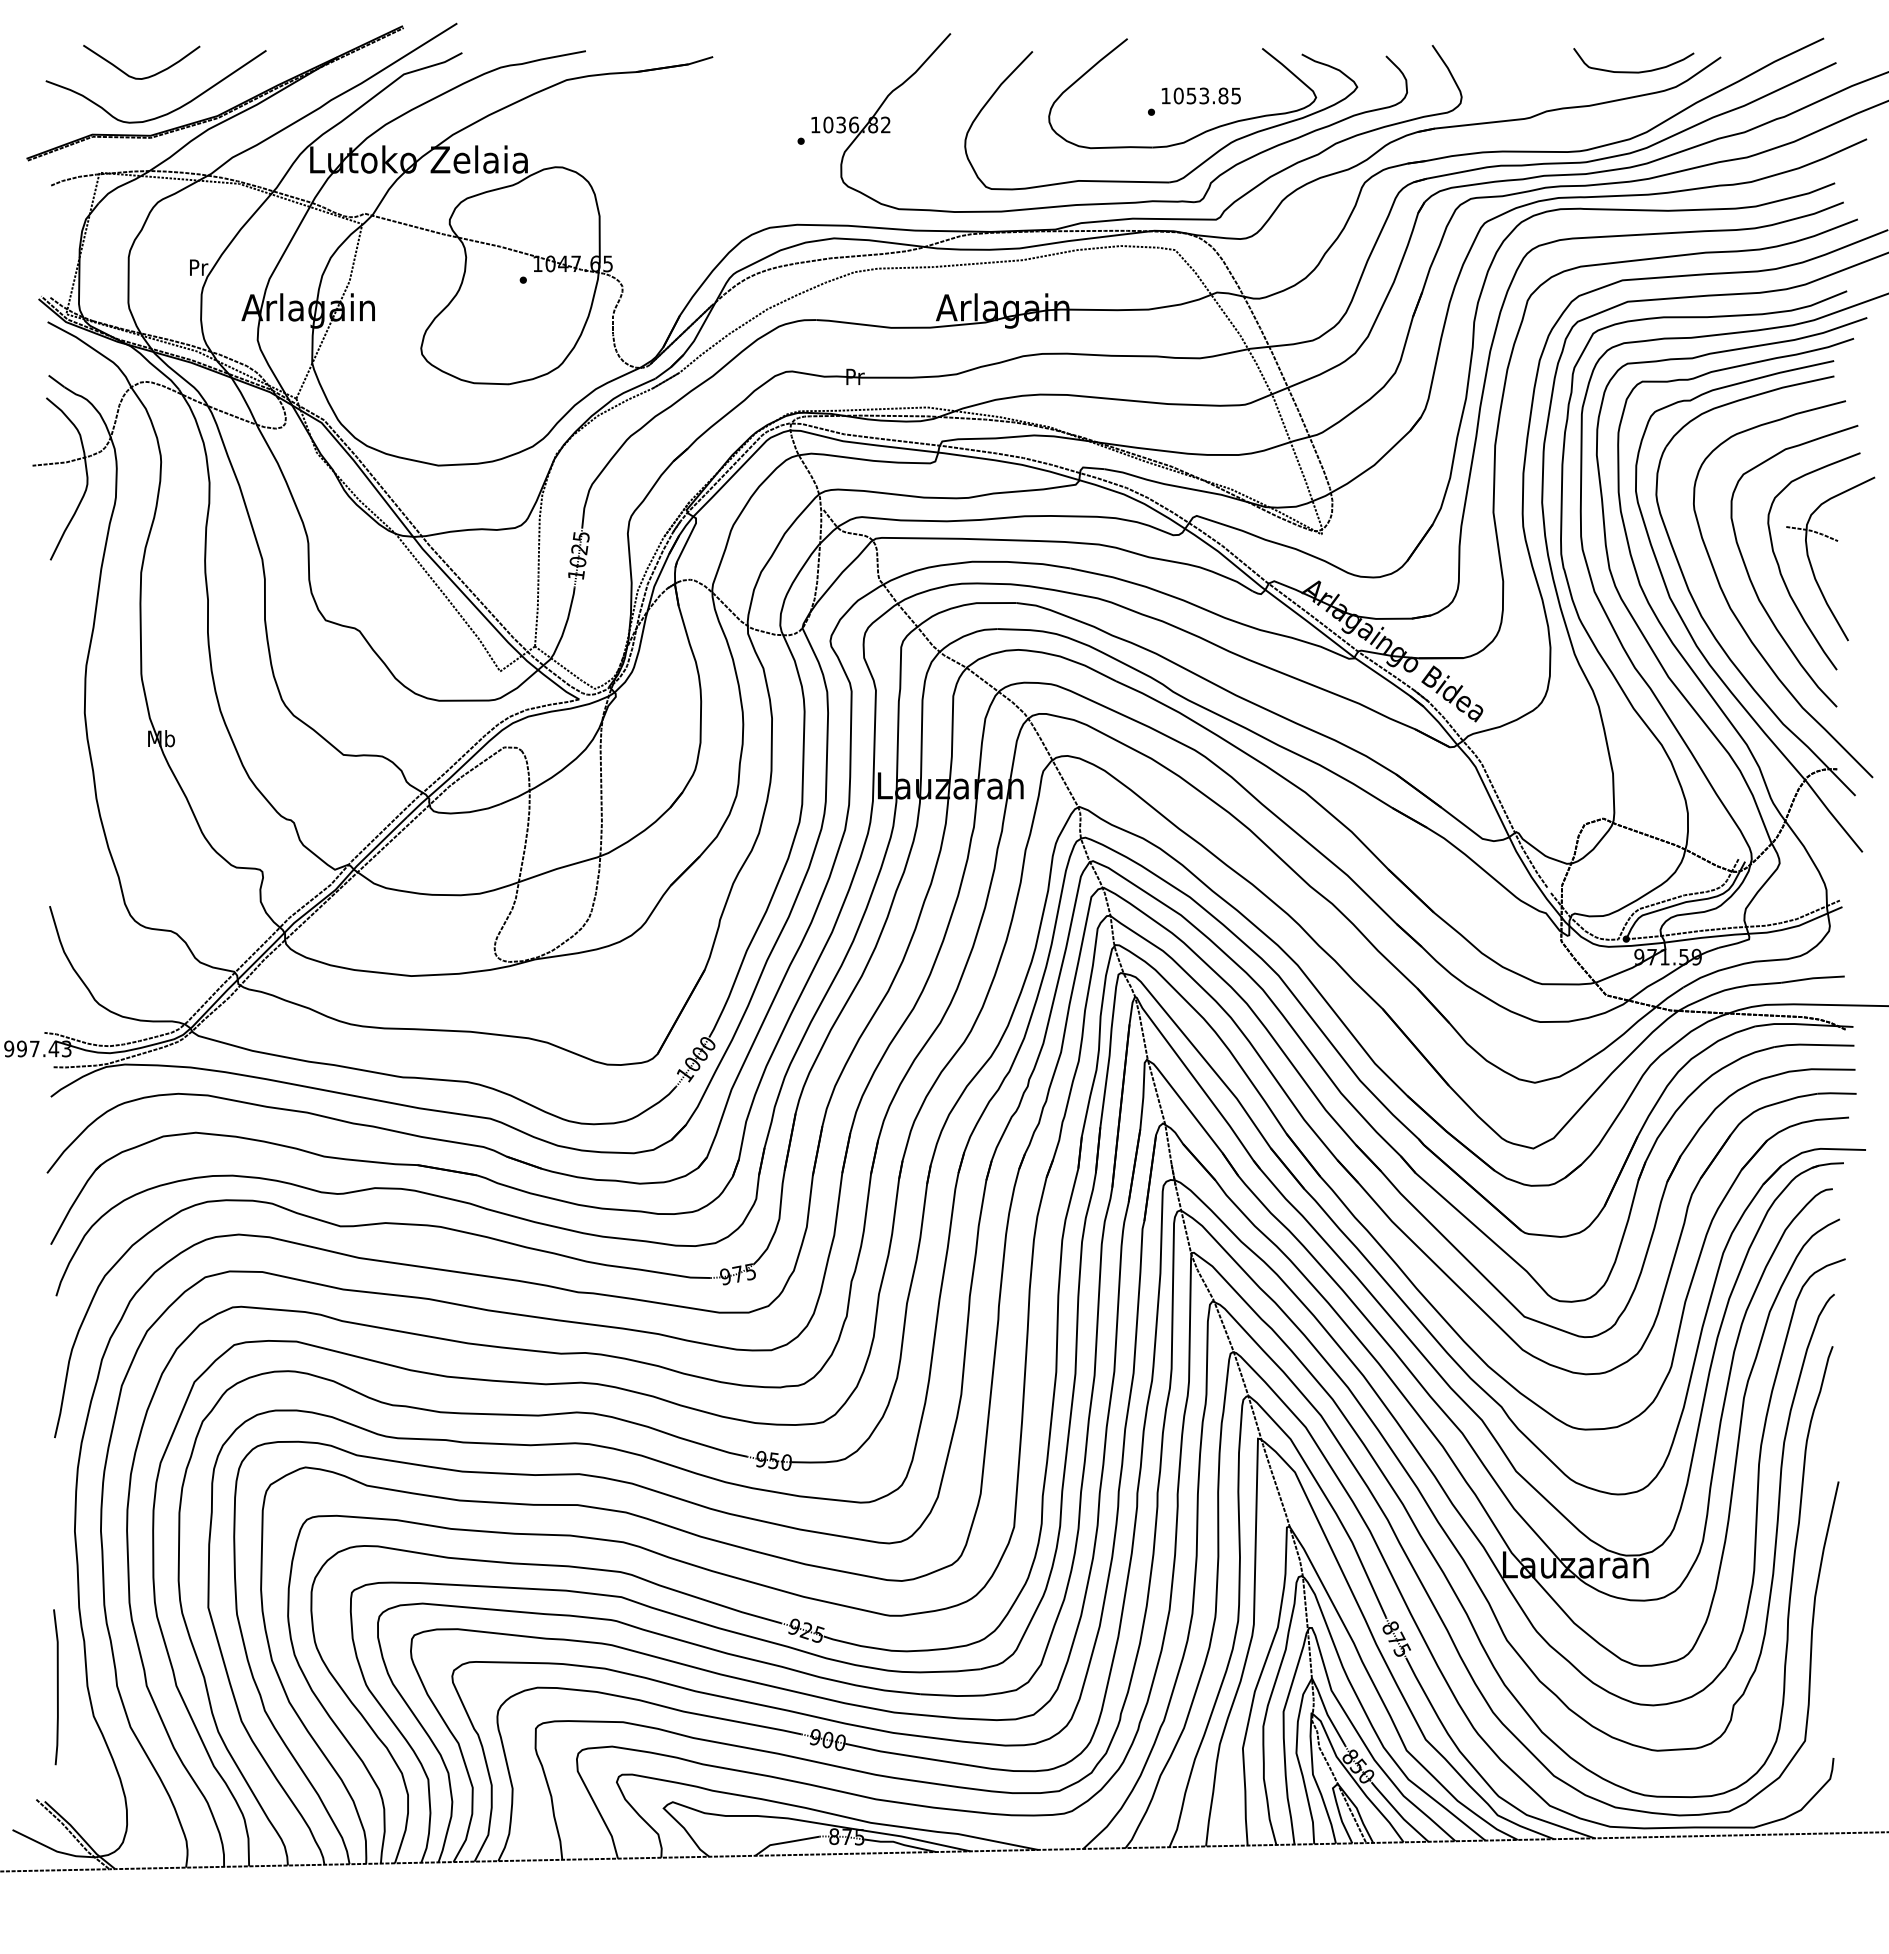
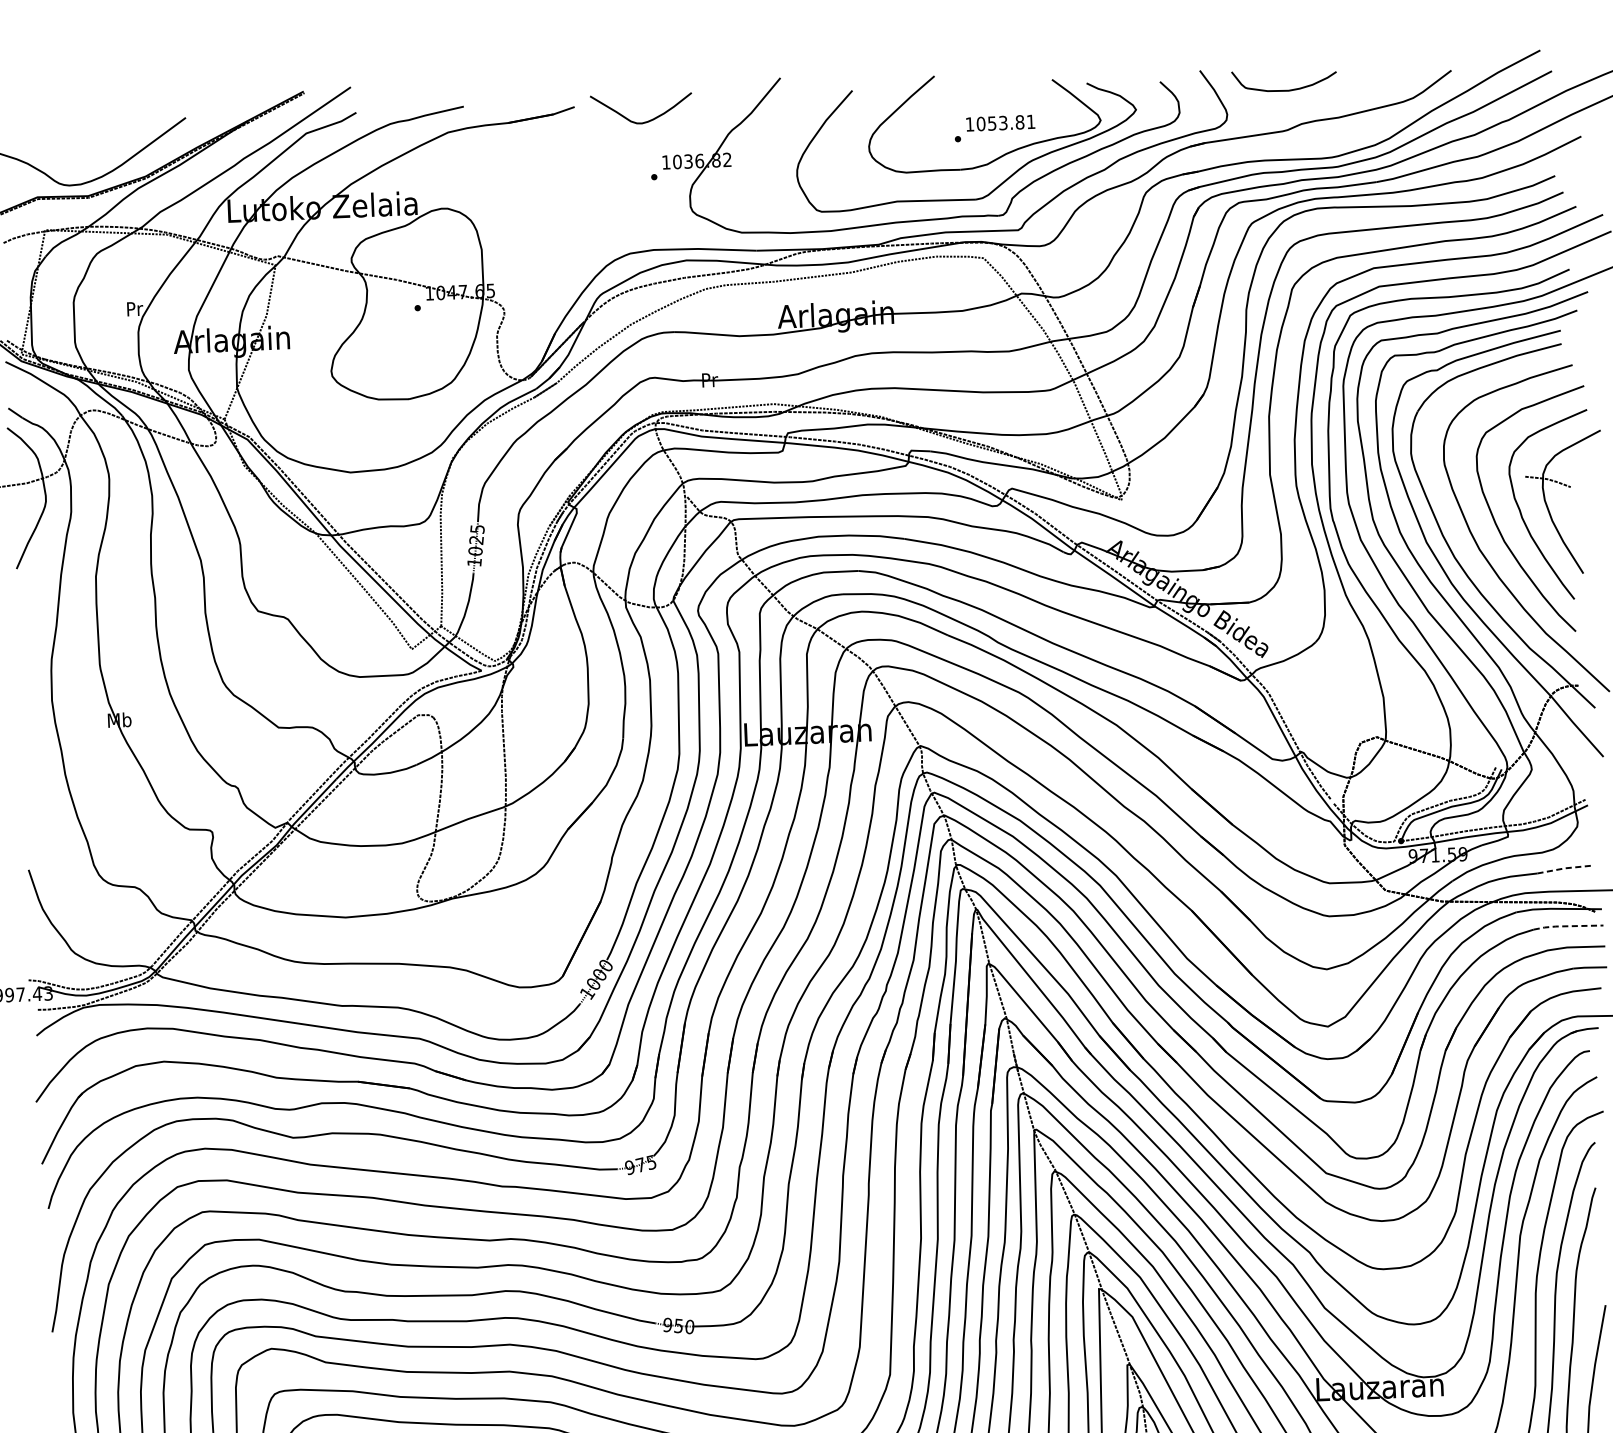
curve: (1633, 71) -> (1284, 89), moved
curve: (142, 77) -> (642, 122), moved
text: (1235, 95) -> (1030, 121), 1053.85 -> 1053.81
line: (1813, 978) -> (1565, 868), solid -> dashed
line: (1813, 1044) -> (1567, 925), solid -> dashed

